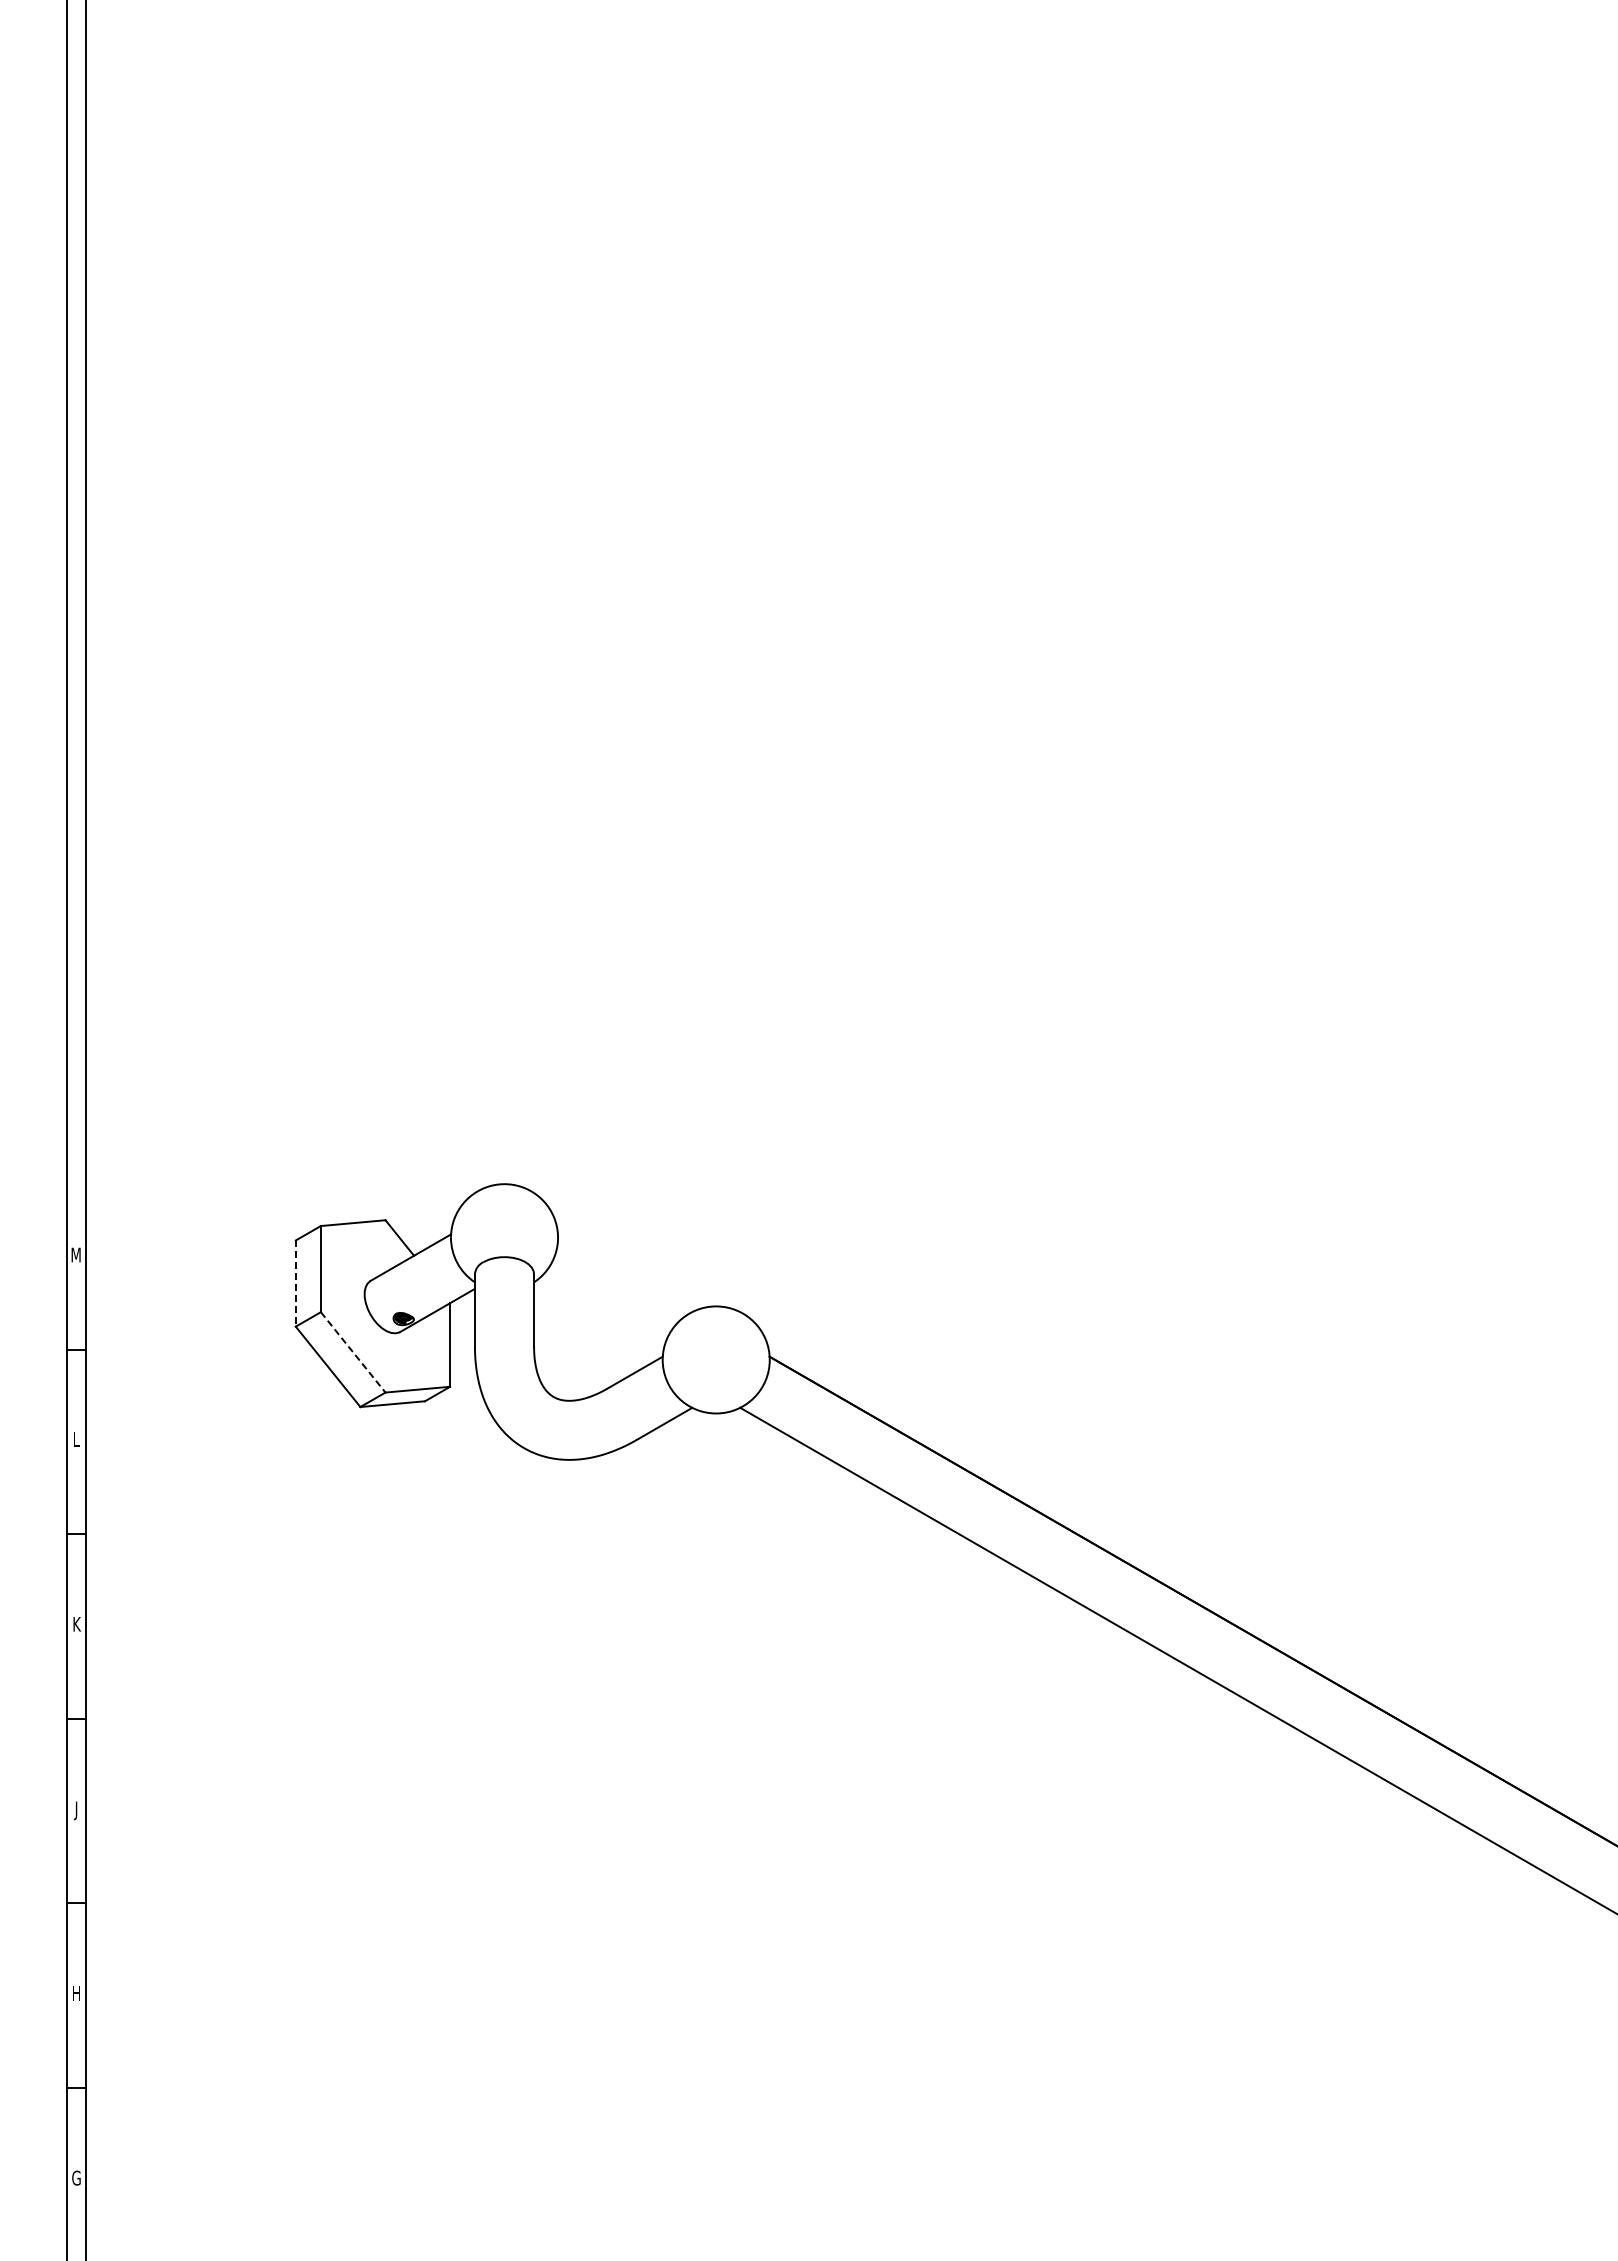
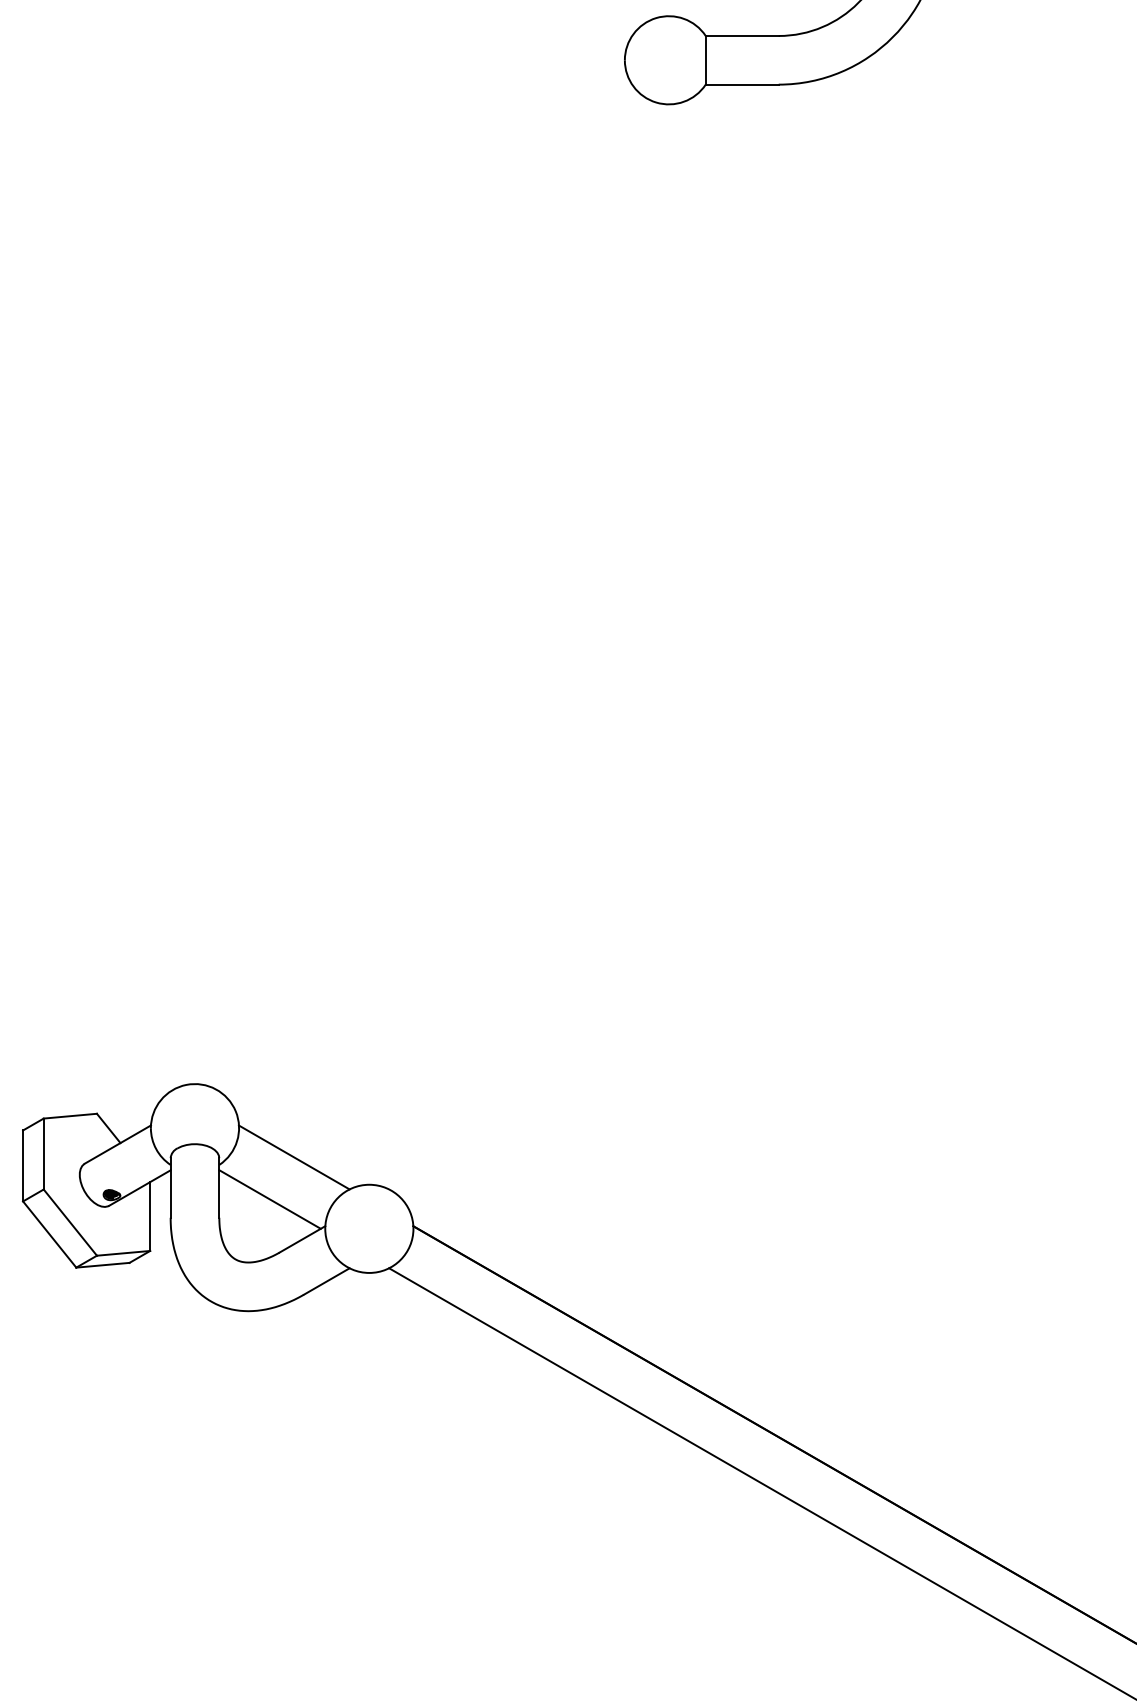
line: (624, 1273) -> (293, 1157), added
line: (295, 1284) -> (22, 1166), dashed -> solid
line: (595, 1323) -> (269, 1198), added
line: (353, 1352) -> (70, 1222), dashed -> solid

